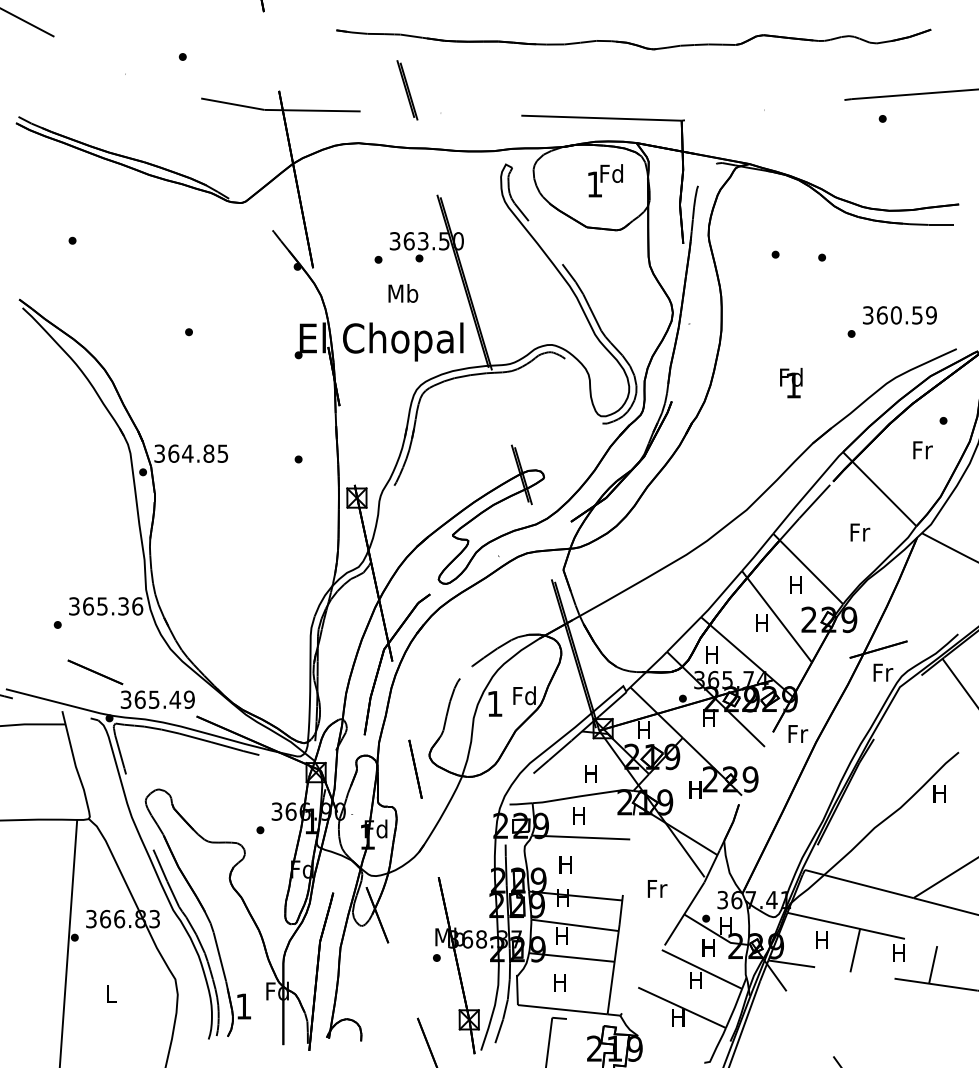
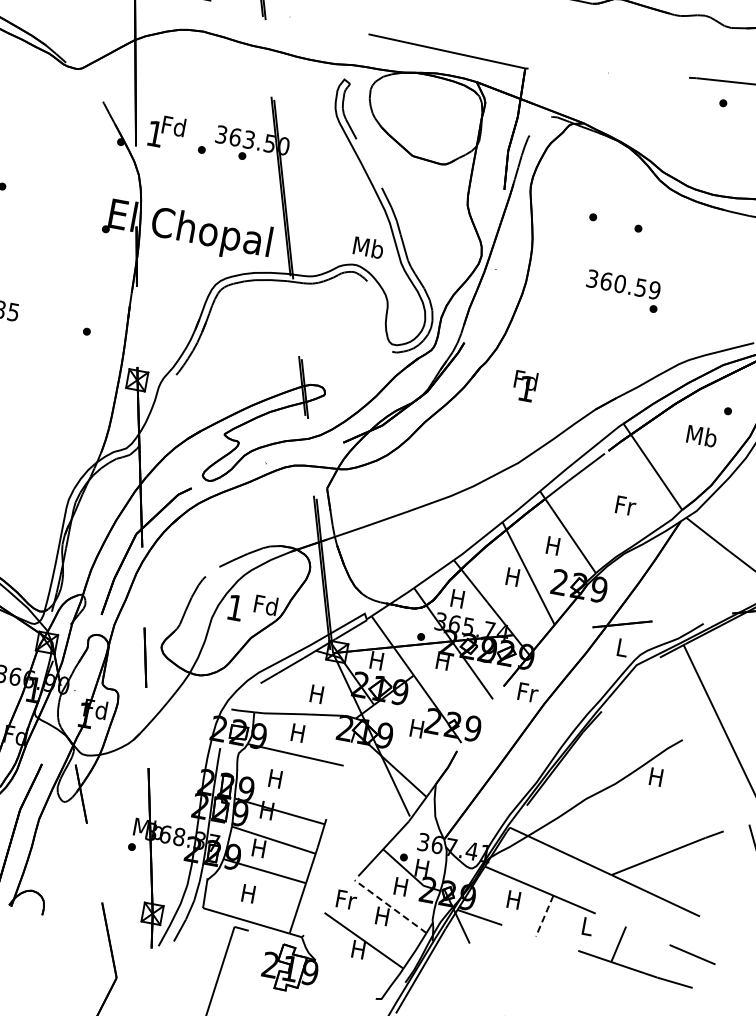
text: (605, 180) -> (166, 131), moved
text: (403, 293) -> (368, 247), moved
text: (899, 315) -> (623, 284), moved
text: (791, 383) -> (525, 386), moved
text: (922, 449) -> (702, 435), Fr -> Mb
text: (883, 672) -> (623, 647), Fr -> L
text: (657, 888) -> (346, 899), moved
line: (855, 951) -> (544, 916), solid -> dashed
text: (898, 952) -> (586, 925), H -> L
line: (701, 969) -> (390, 906), solid -> dashed

